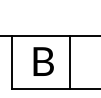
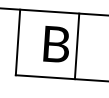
line: (70, 61) -> (77, 45), moved

